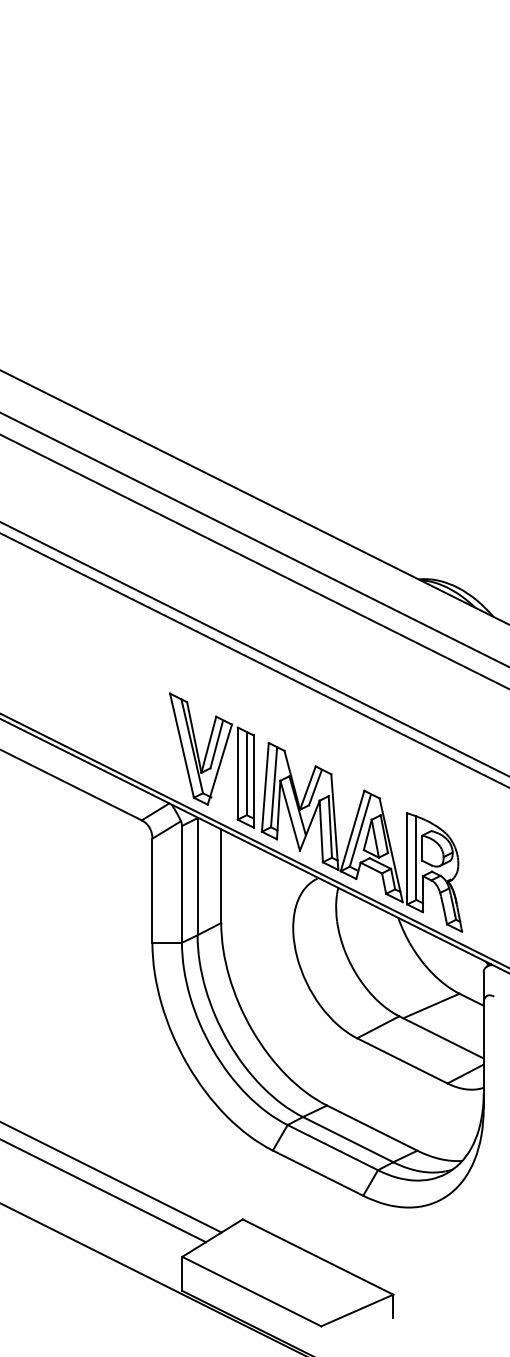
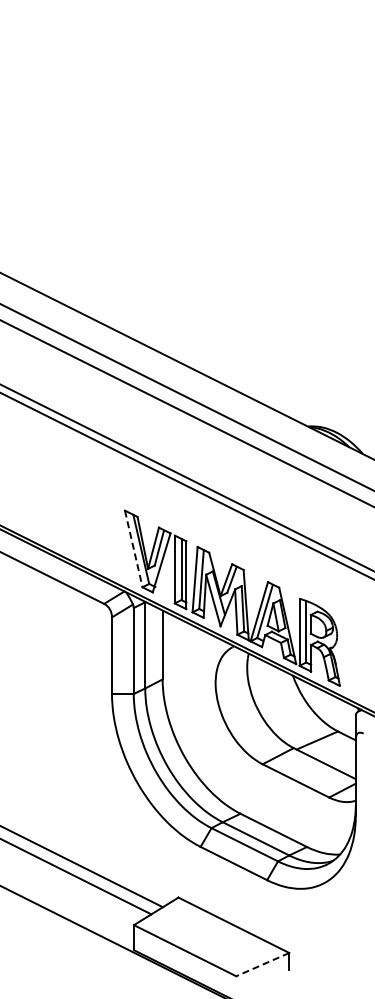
line: (181, 746) -> (133, 549), solid -> dashed
line: (356, 1310) -> (262, 964), solid -> dashed

